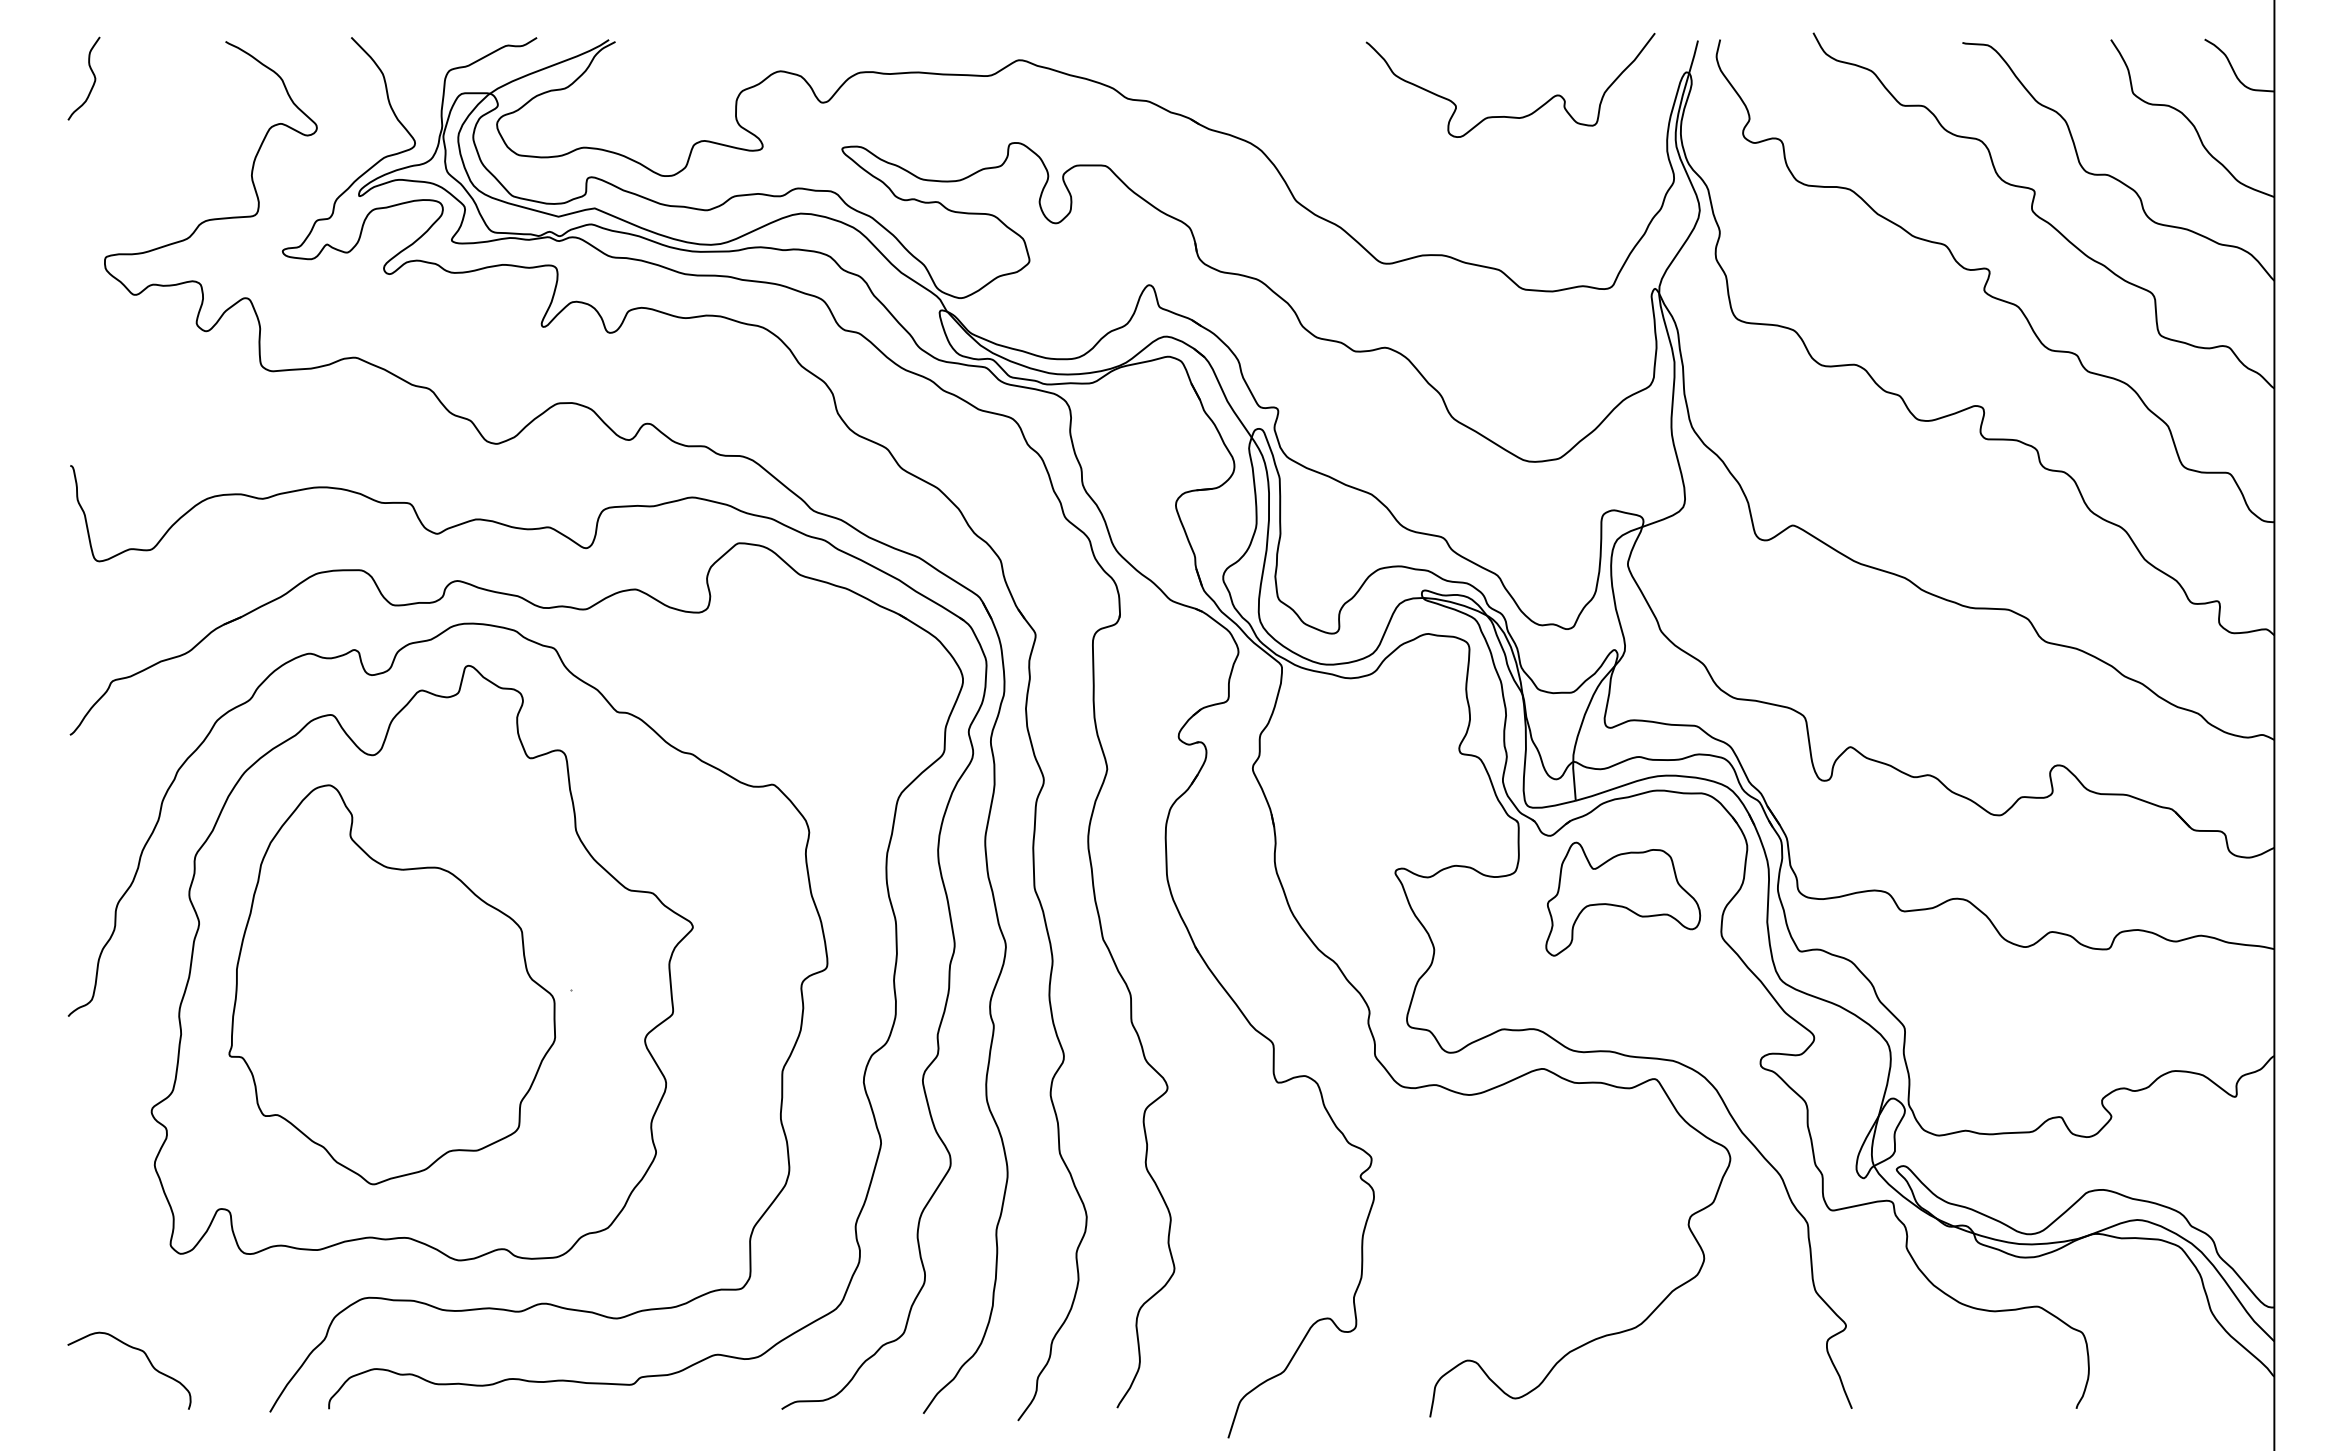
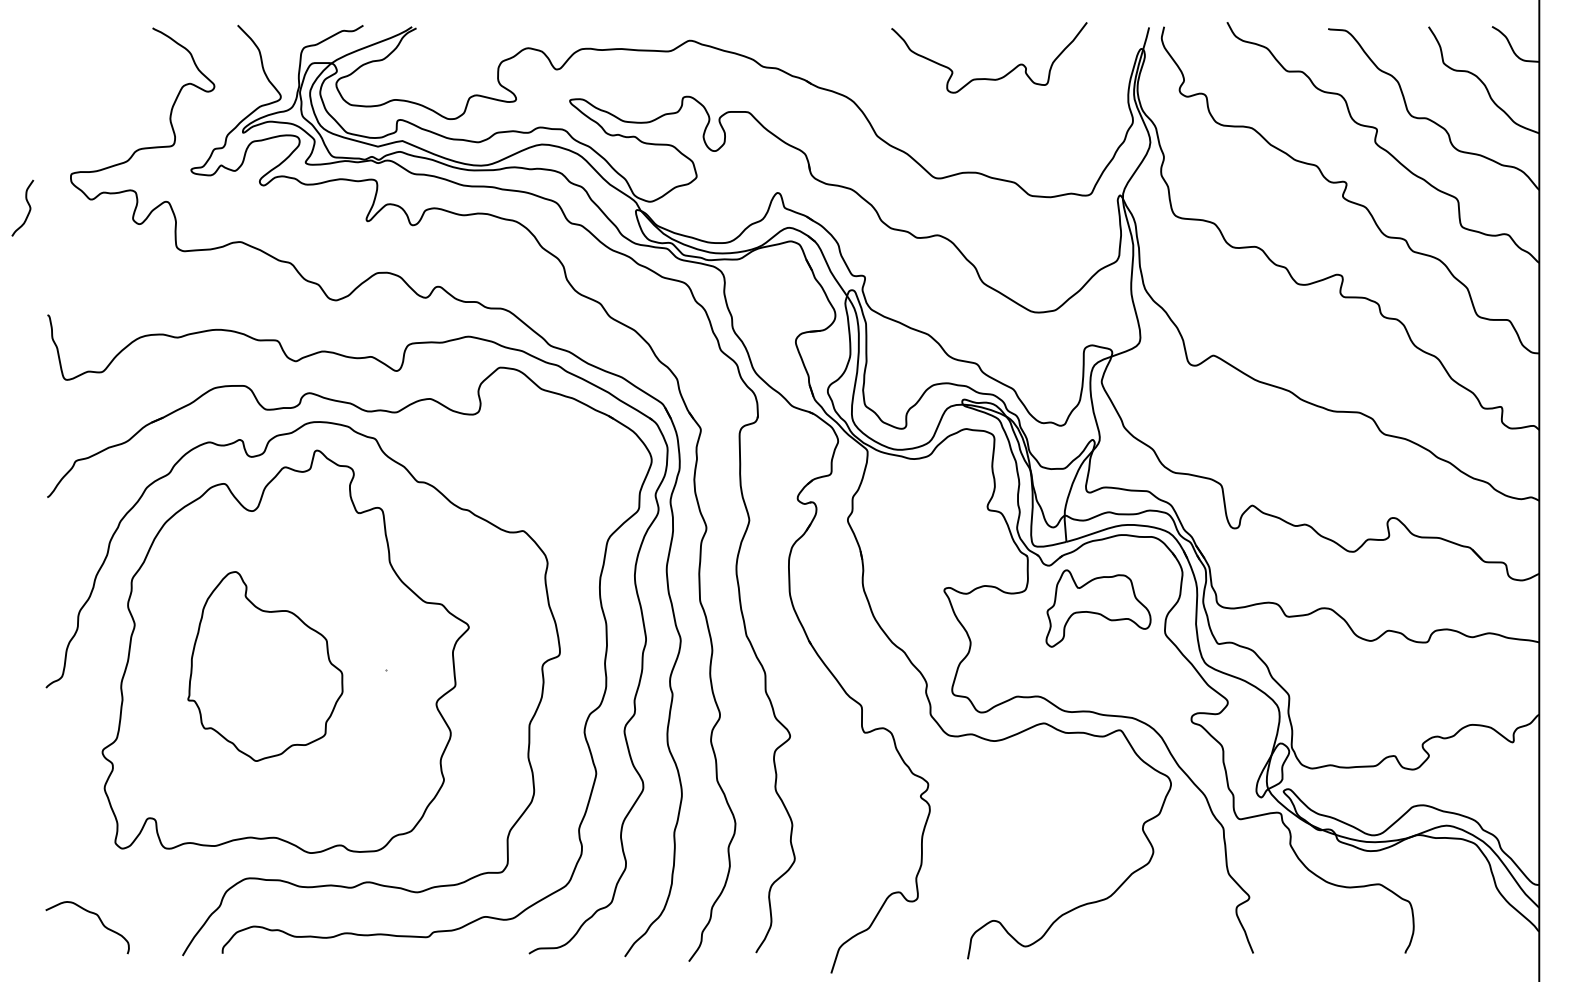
curve: (92, 74) -> (28, 205), moved
curve: (1510, 116) -> (989, 78), moved
part: (392, 984) -> (265, 666), size x0.7

